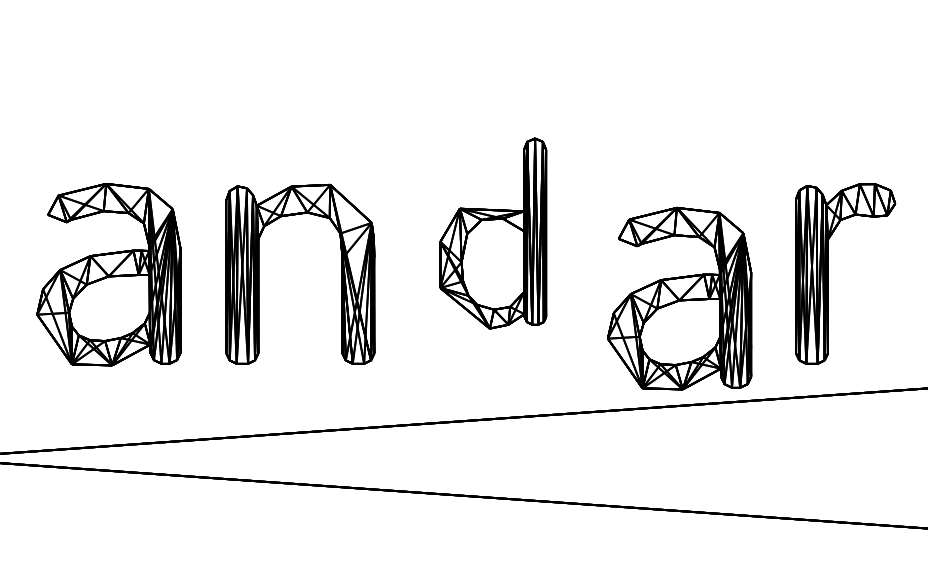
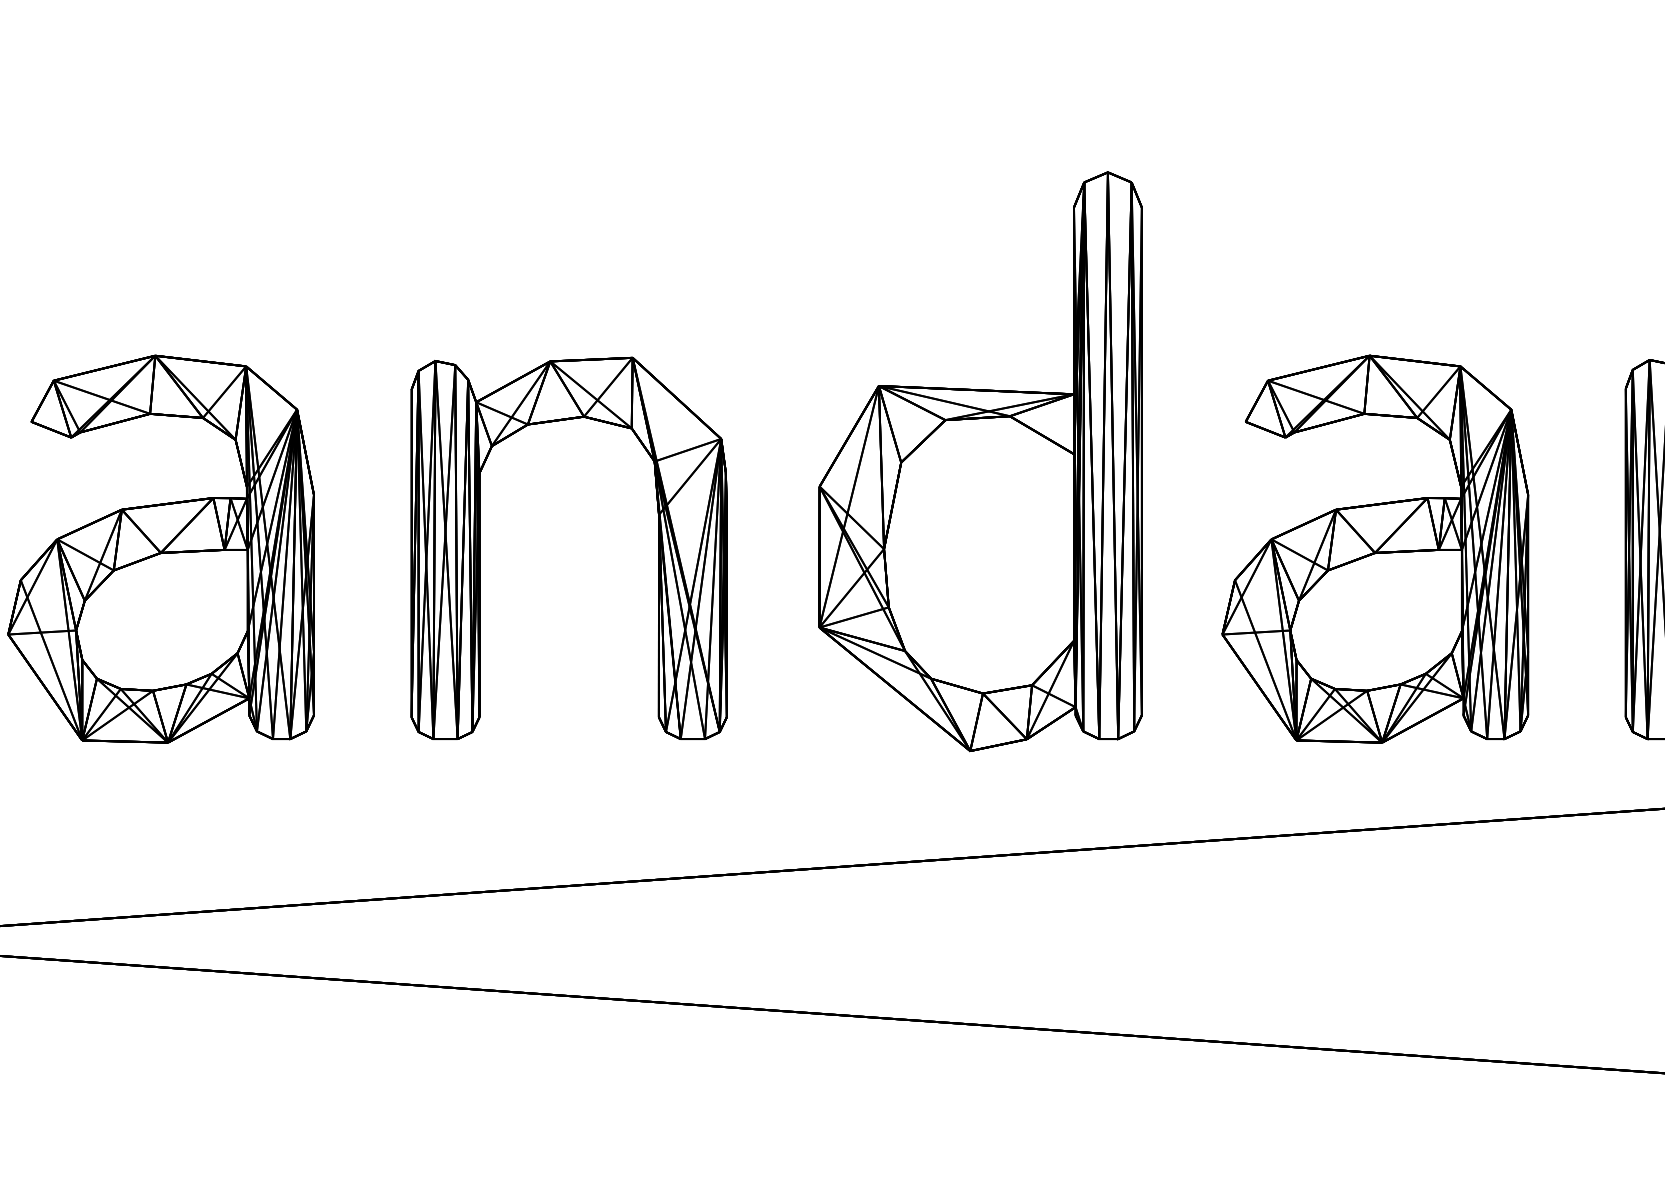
part: (492, 233) -> (978, 461), size x1.43
part: (679, 298) -> (1375, 548), moved

